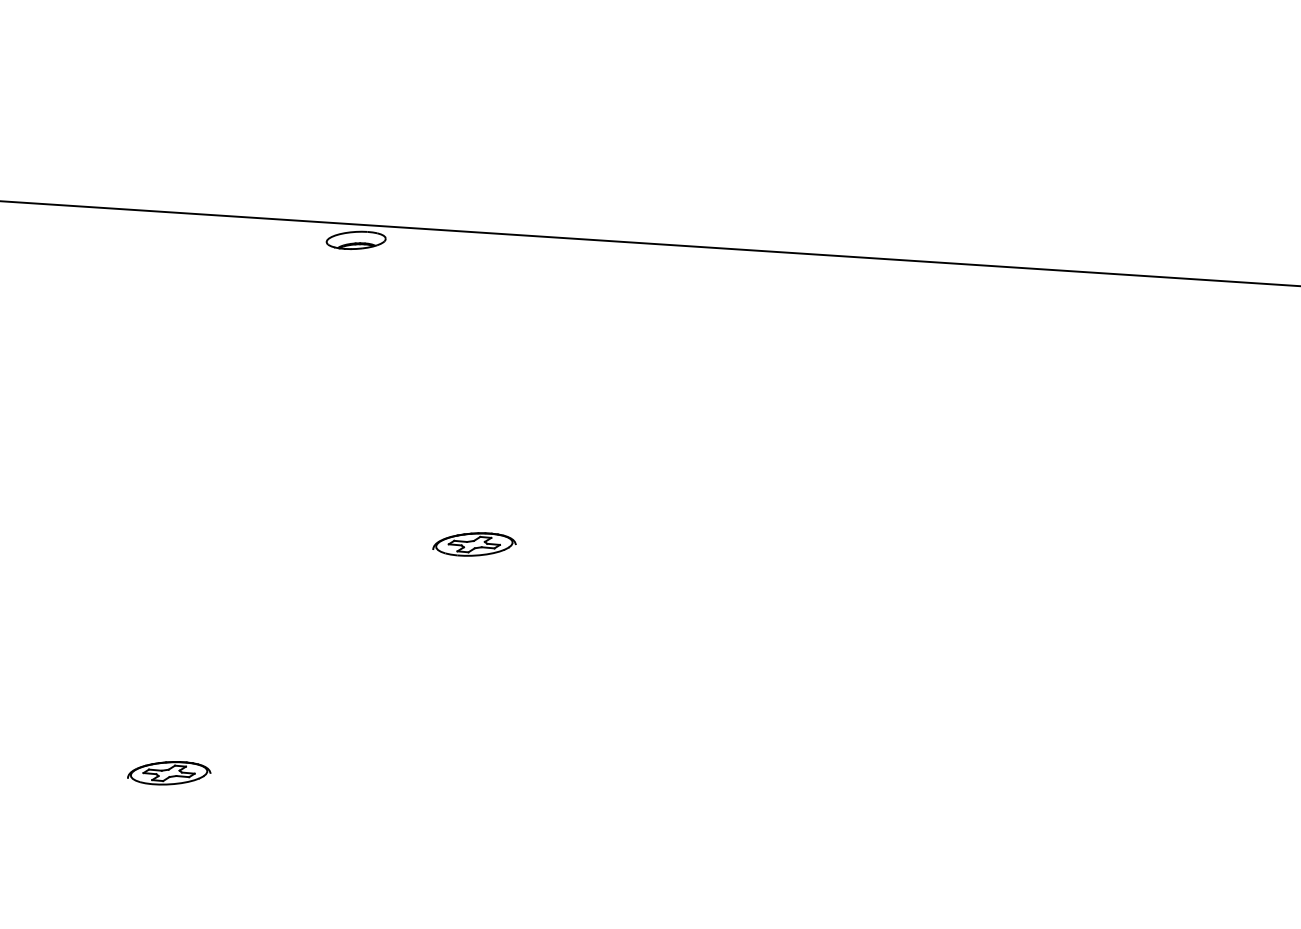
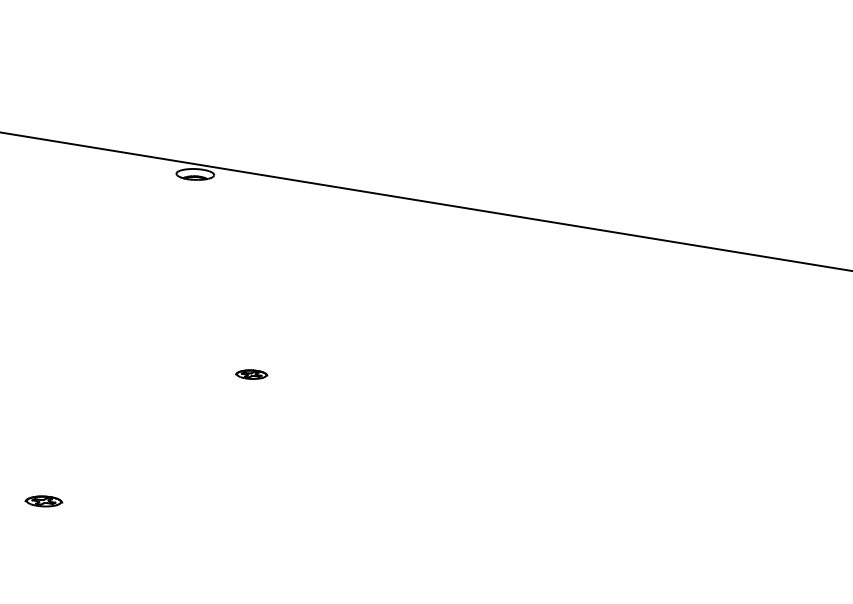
part: (473, 544) -> (251, 374), size x0.6
part: (168, 773) -> (43, 501), size x0.7

